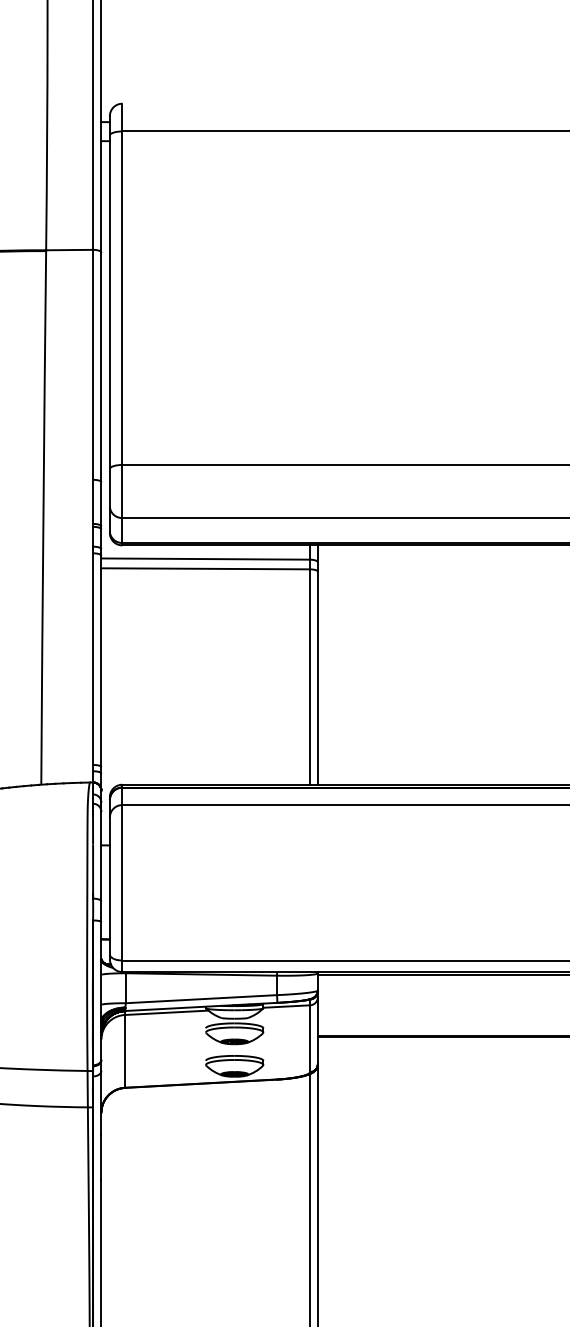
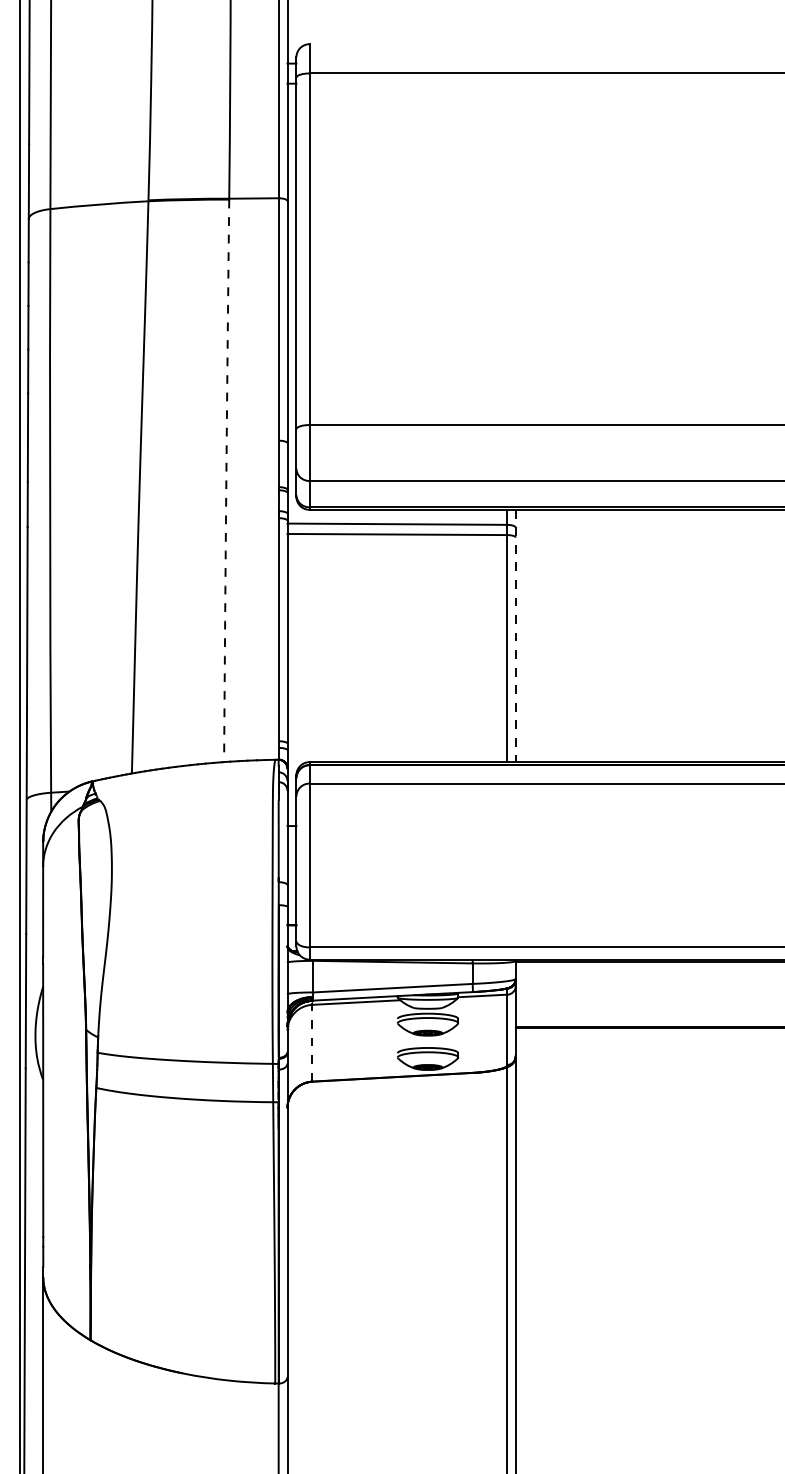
arc: (43, 517) -> (226, 480), solid -> dashed
line: (317, 665) -> (515, 636), solid -> dashed
line: (125, 1048) -> (312, 1040), solid -> dashed

